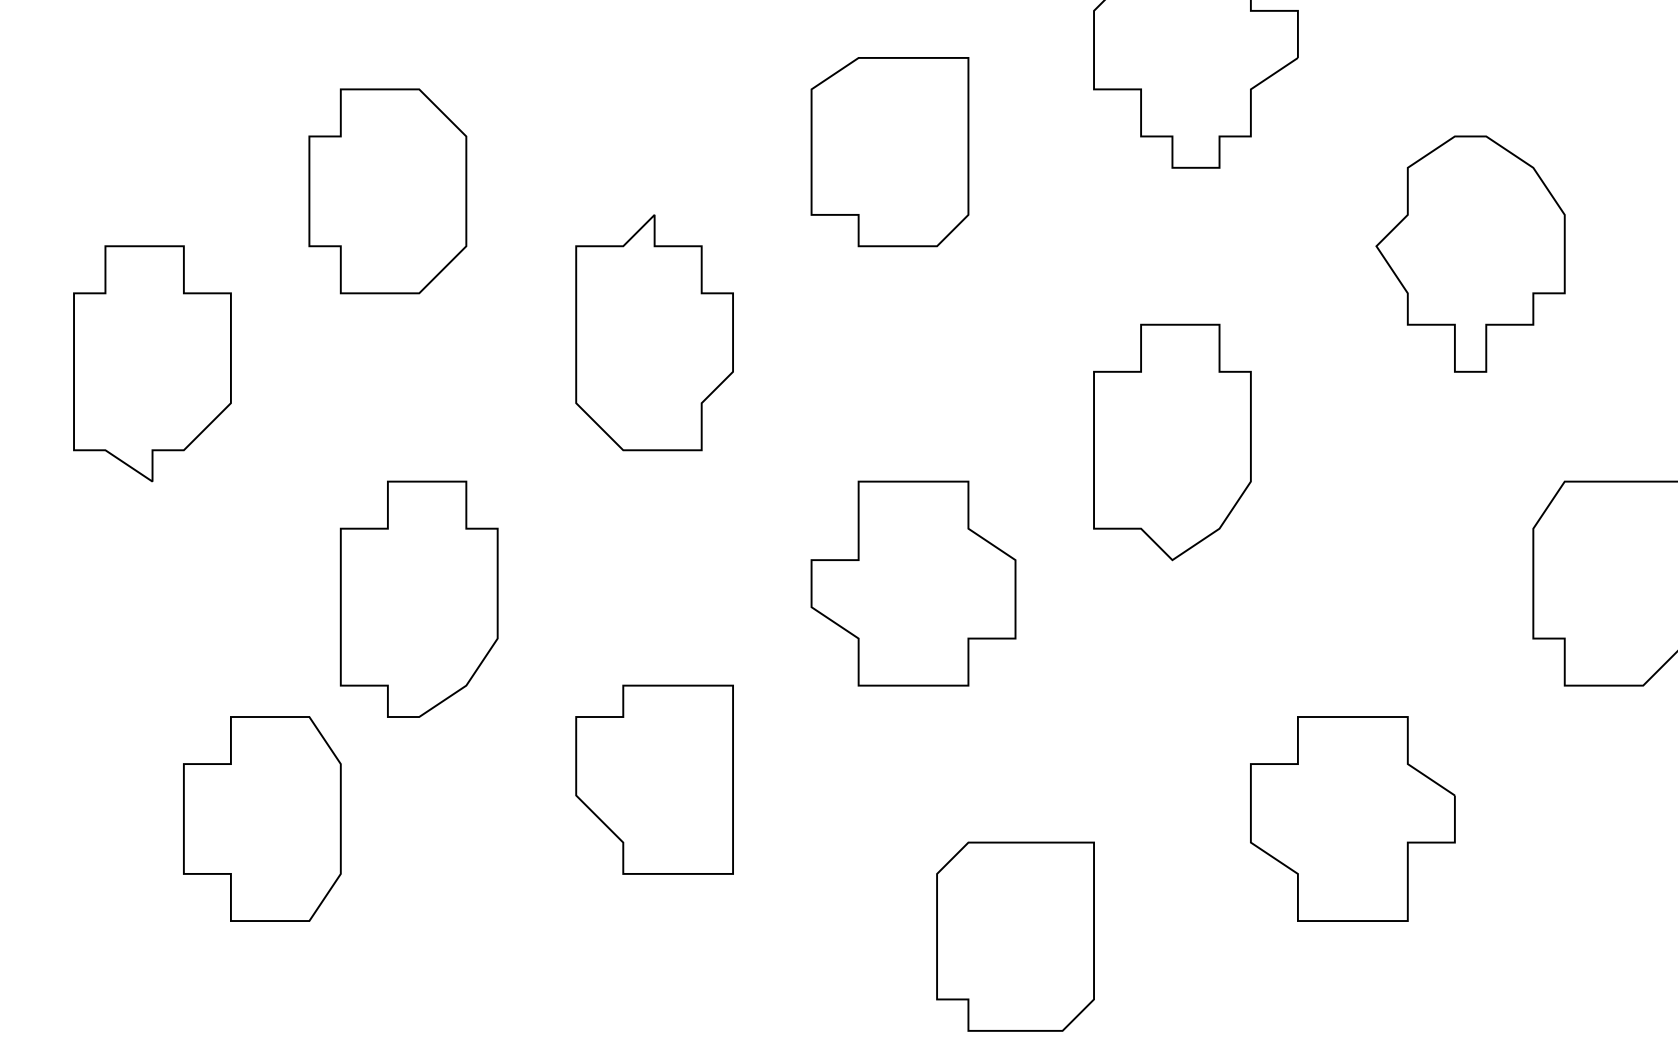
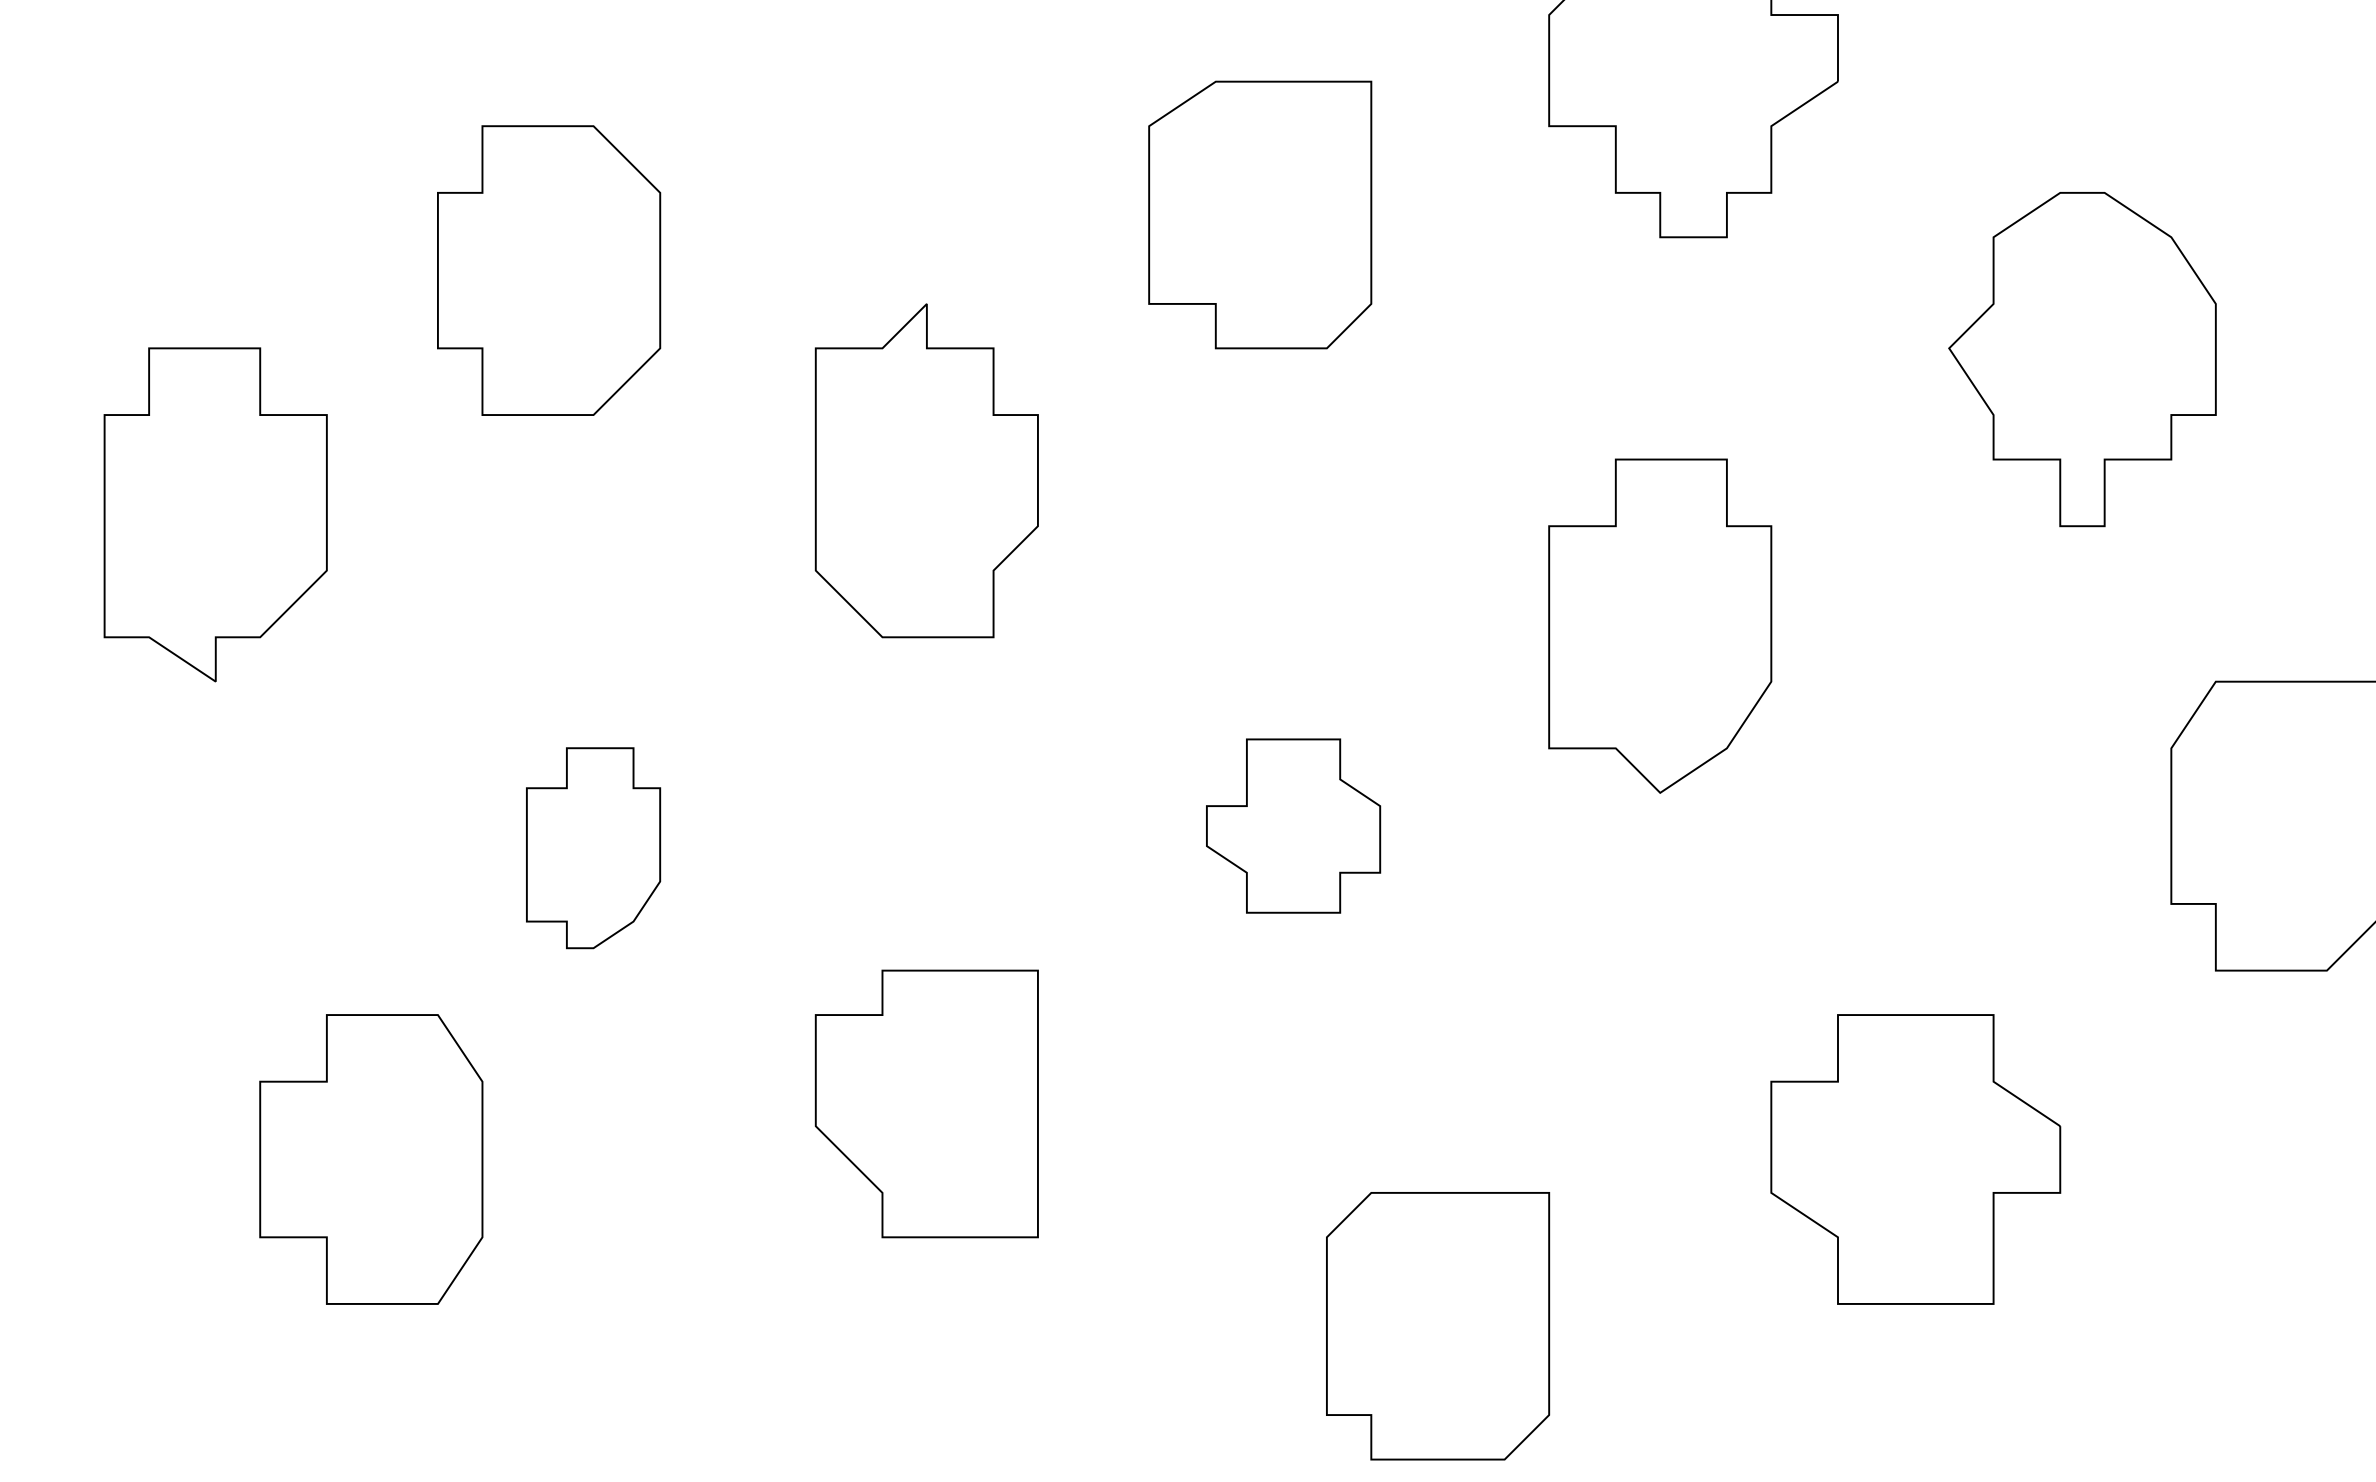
part: (913, 583) -> (1293, 825), size x0.6
part: (419, 598) -> (593, 847), size x0.6

